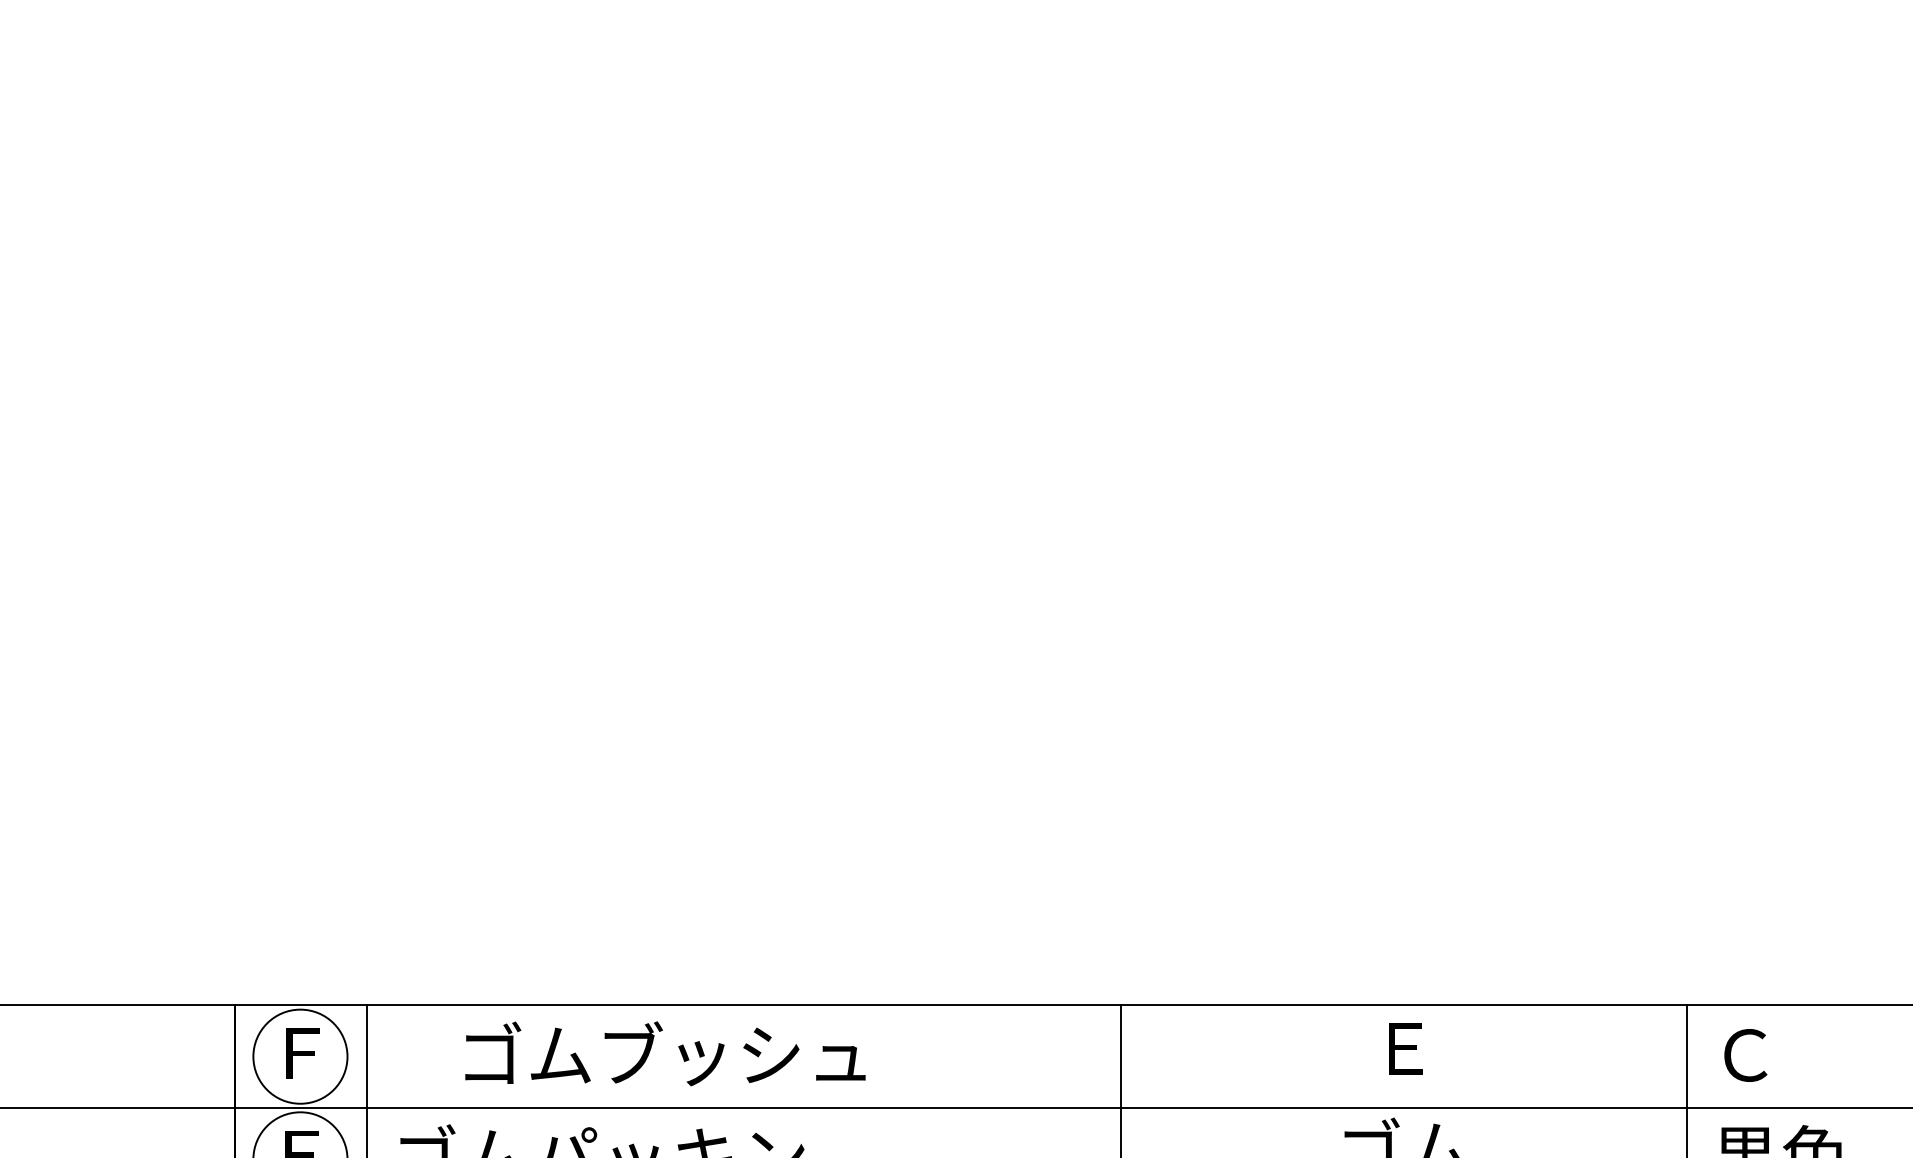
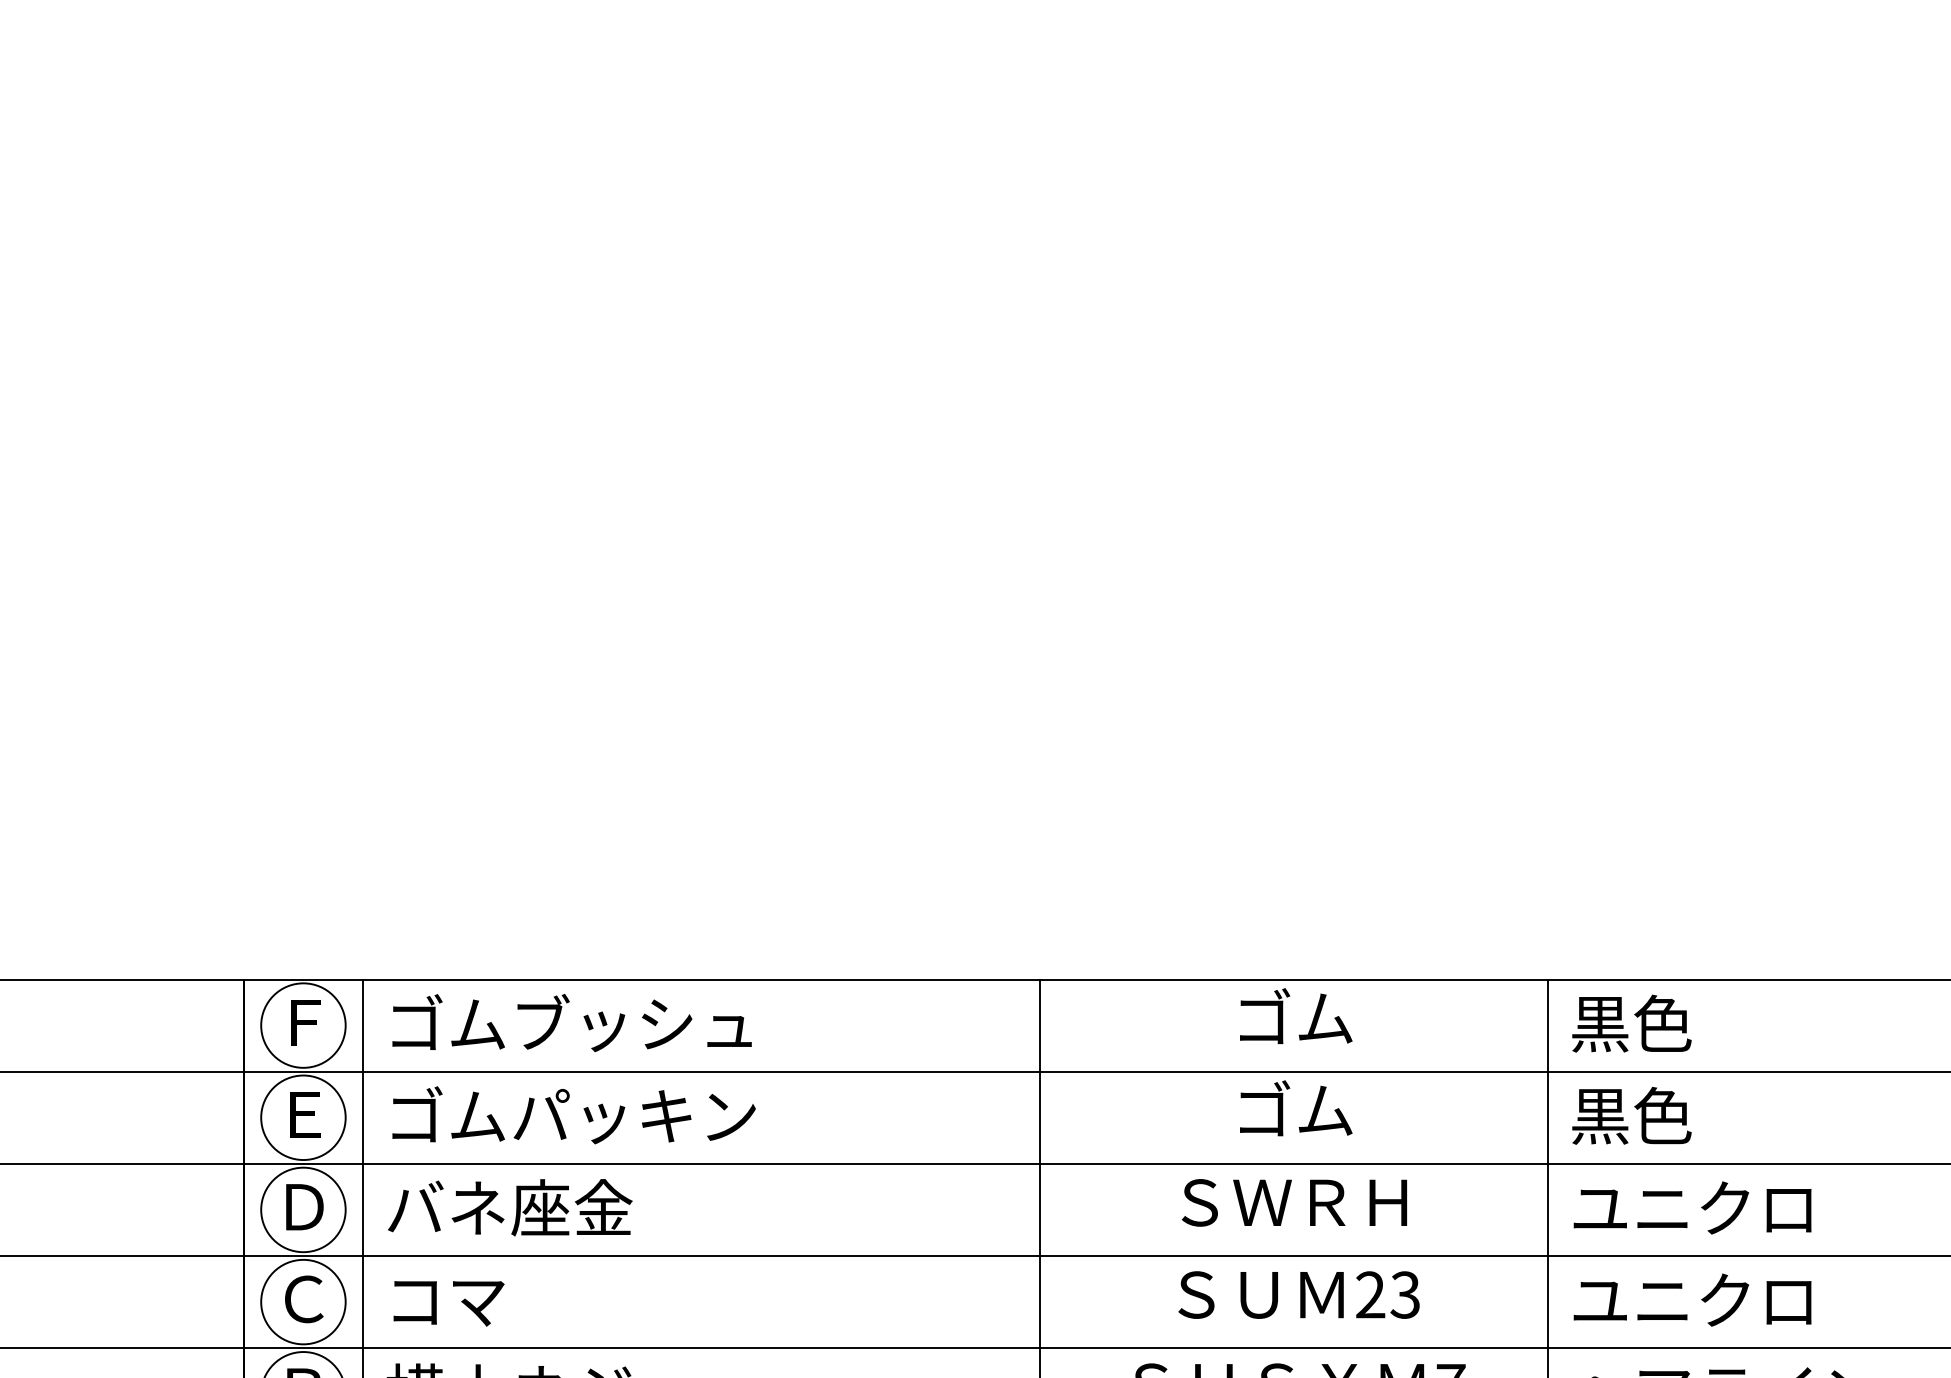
text: (1406, 1046) -> (1296, 1016), Ｅ -> ゴム
text: (664, 1054) -> (571, 1023), moved
text: (1779, 1054) -> (1631, 1023), Ｃ -> 黒色

